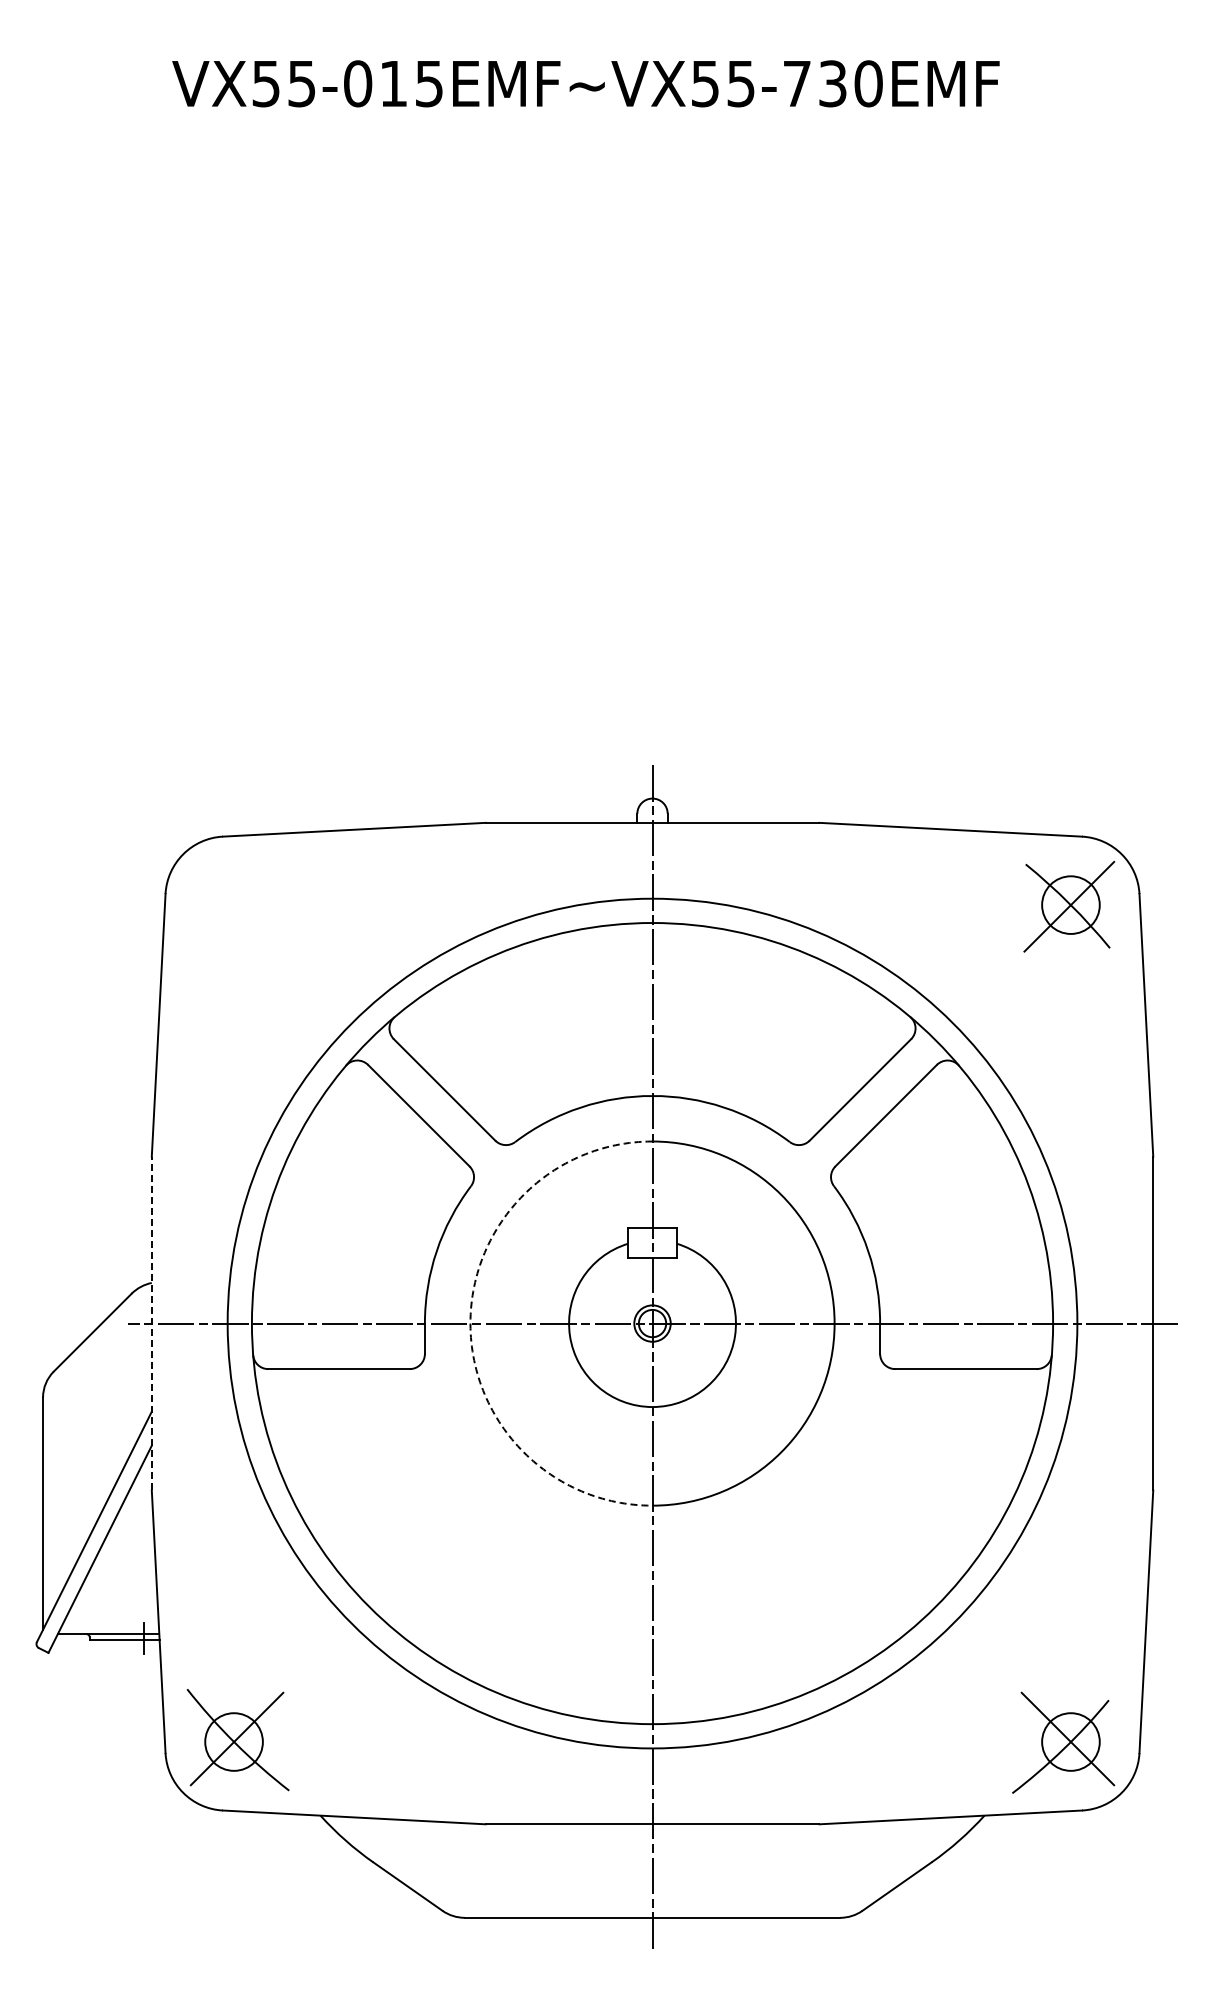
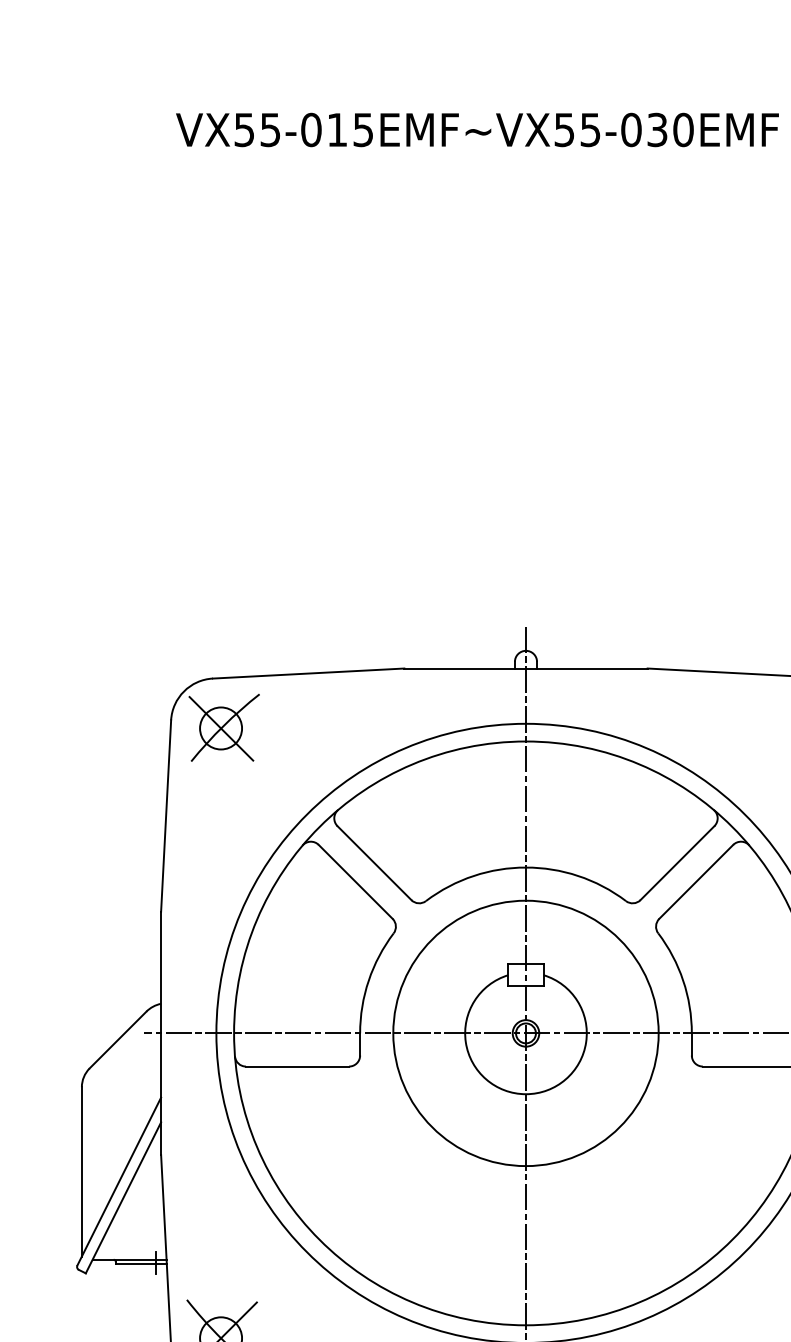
text: (797, 83) -> (631, 129), VX55-015EMF~VX55-730EMF -> VX55-015EMF~VX55-030EMF
part: (238, 903) -> (224, 727), added
line: (151, 1323) -> (160, 1033), dashed -> solid
arc: (470, 1323) -> (393, 1033), dashed -> solid

